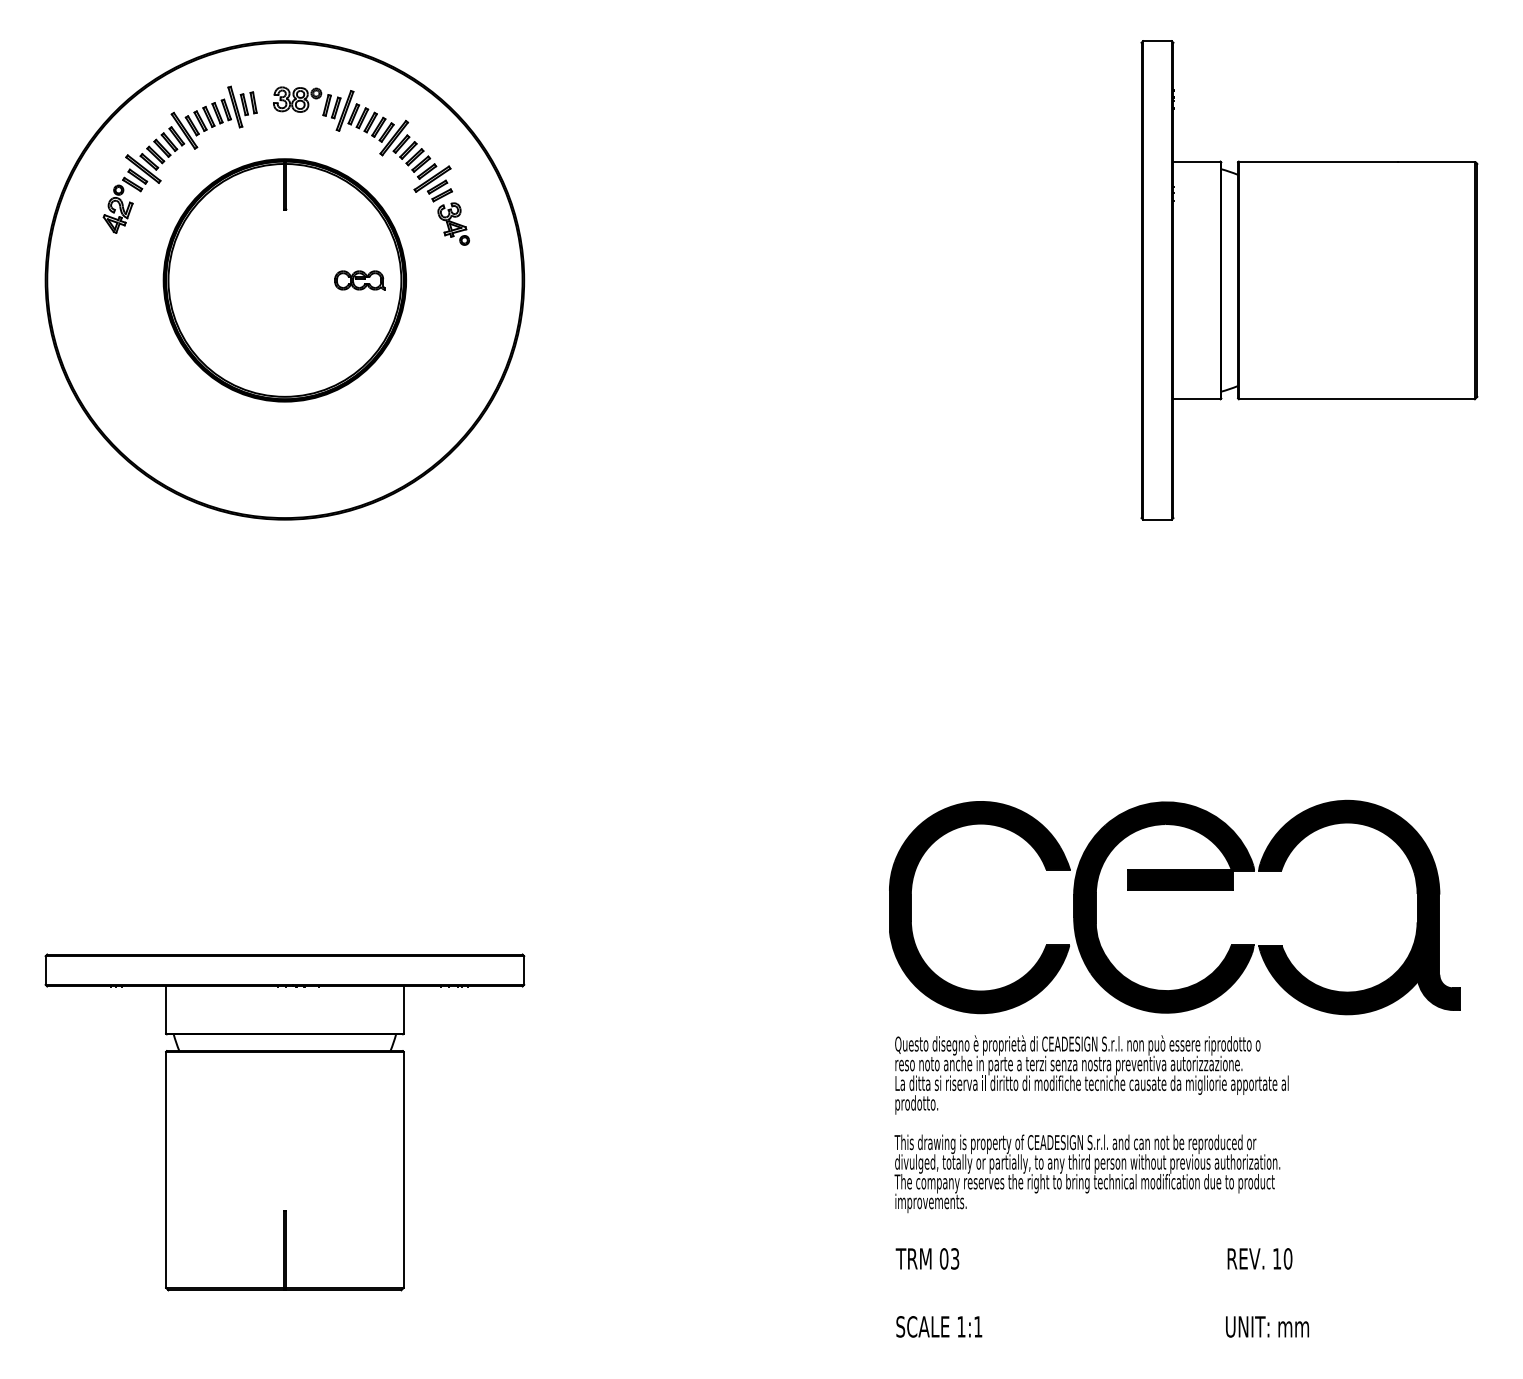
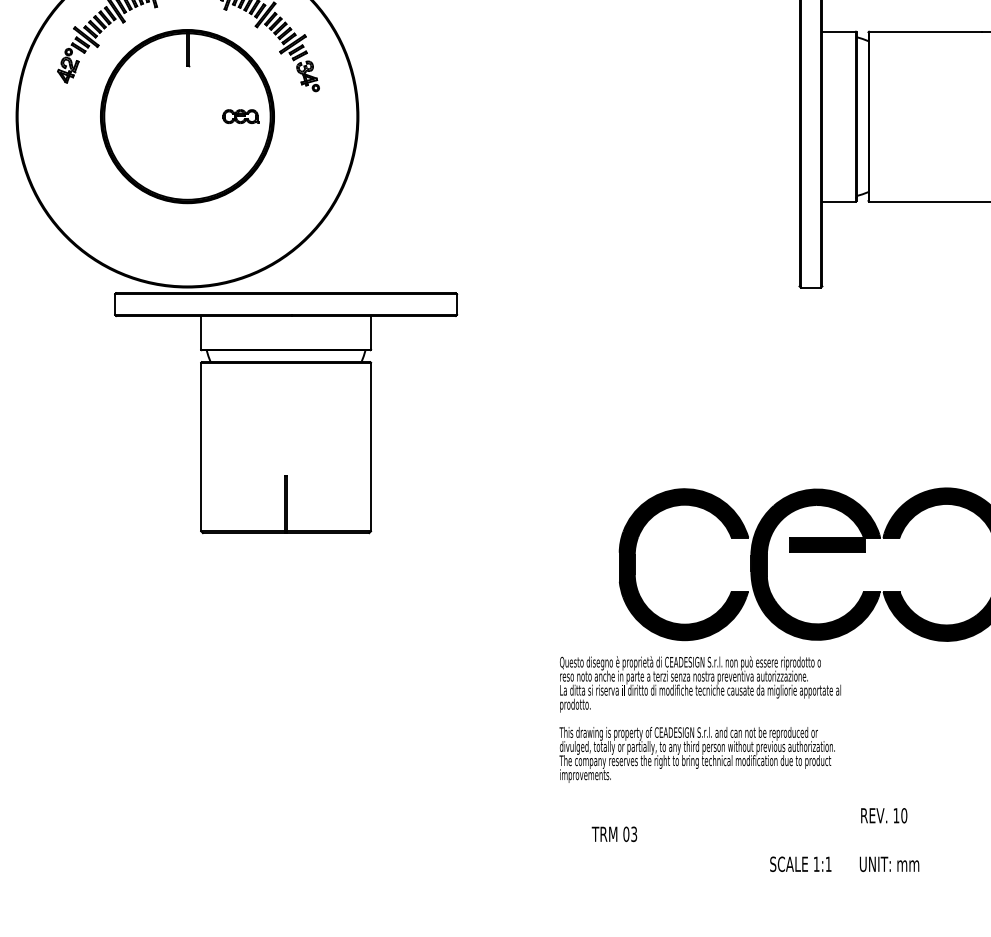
part: (284, 1122) -> (285, 413), moved
text: (1091, 1123) -> (700, 718), moved
text: (927, 1258) -> (614, 834), moved
text: (939, 1326) -> (800, 864), moved

